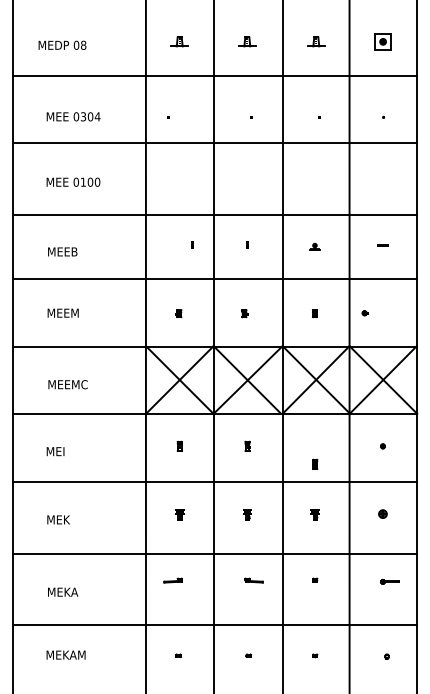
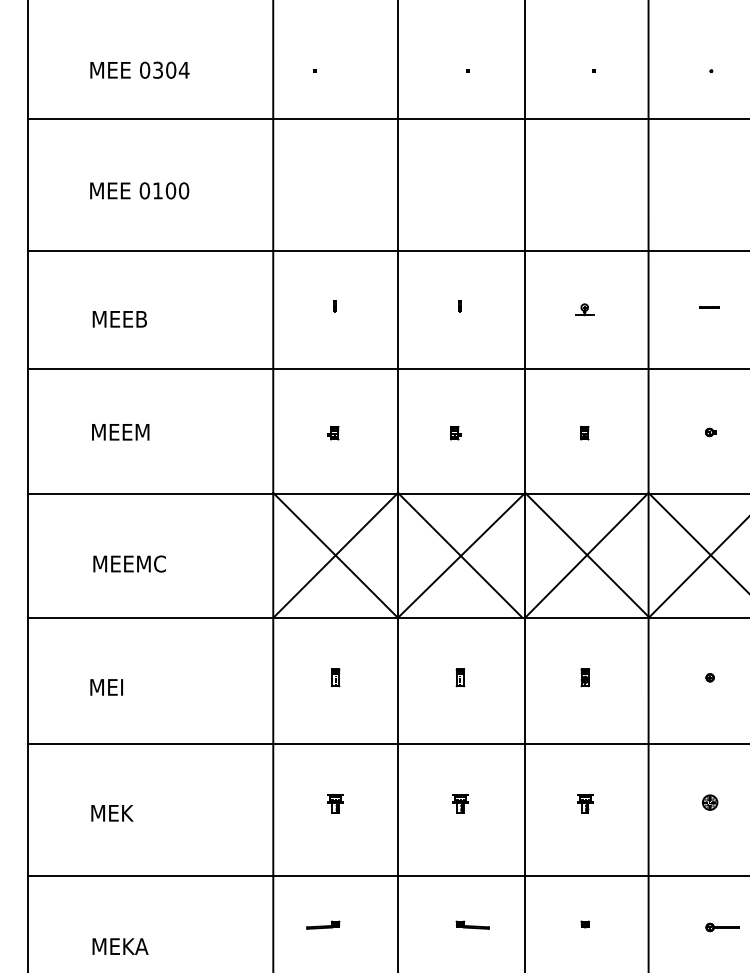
part: (192, 244) -> (335, 305), moved
part: (364, 313) -> (709, 432), moved
part: (315, 463) -> (585, 676), moved

